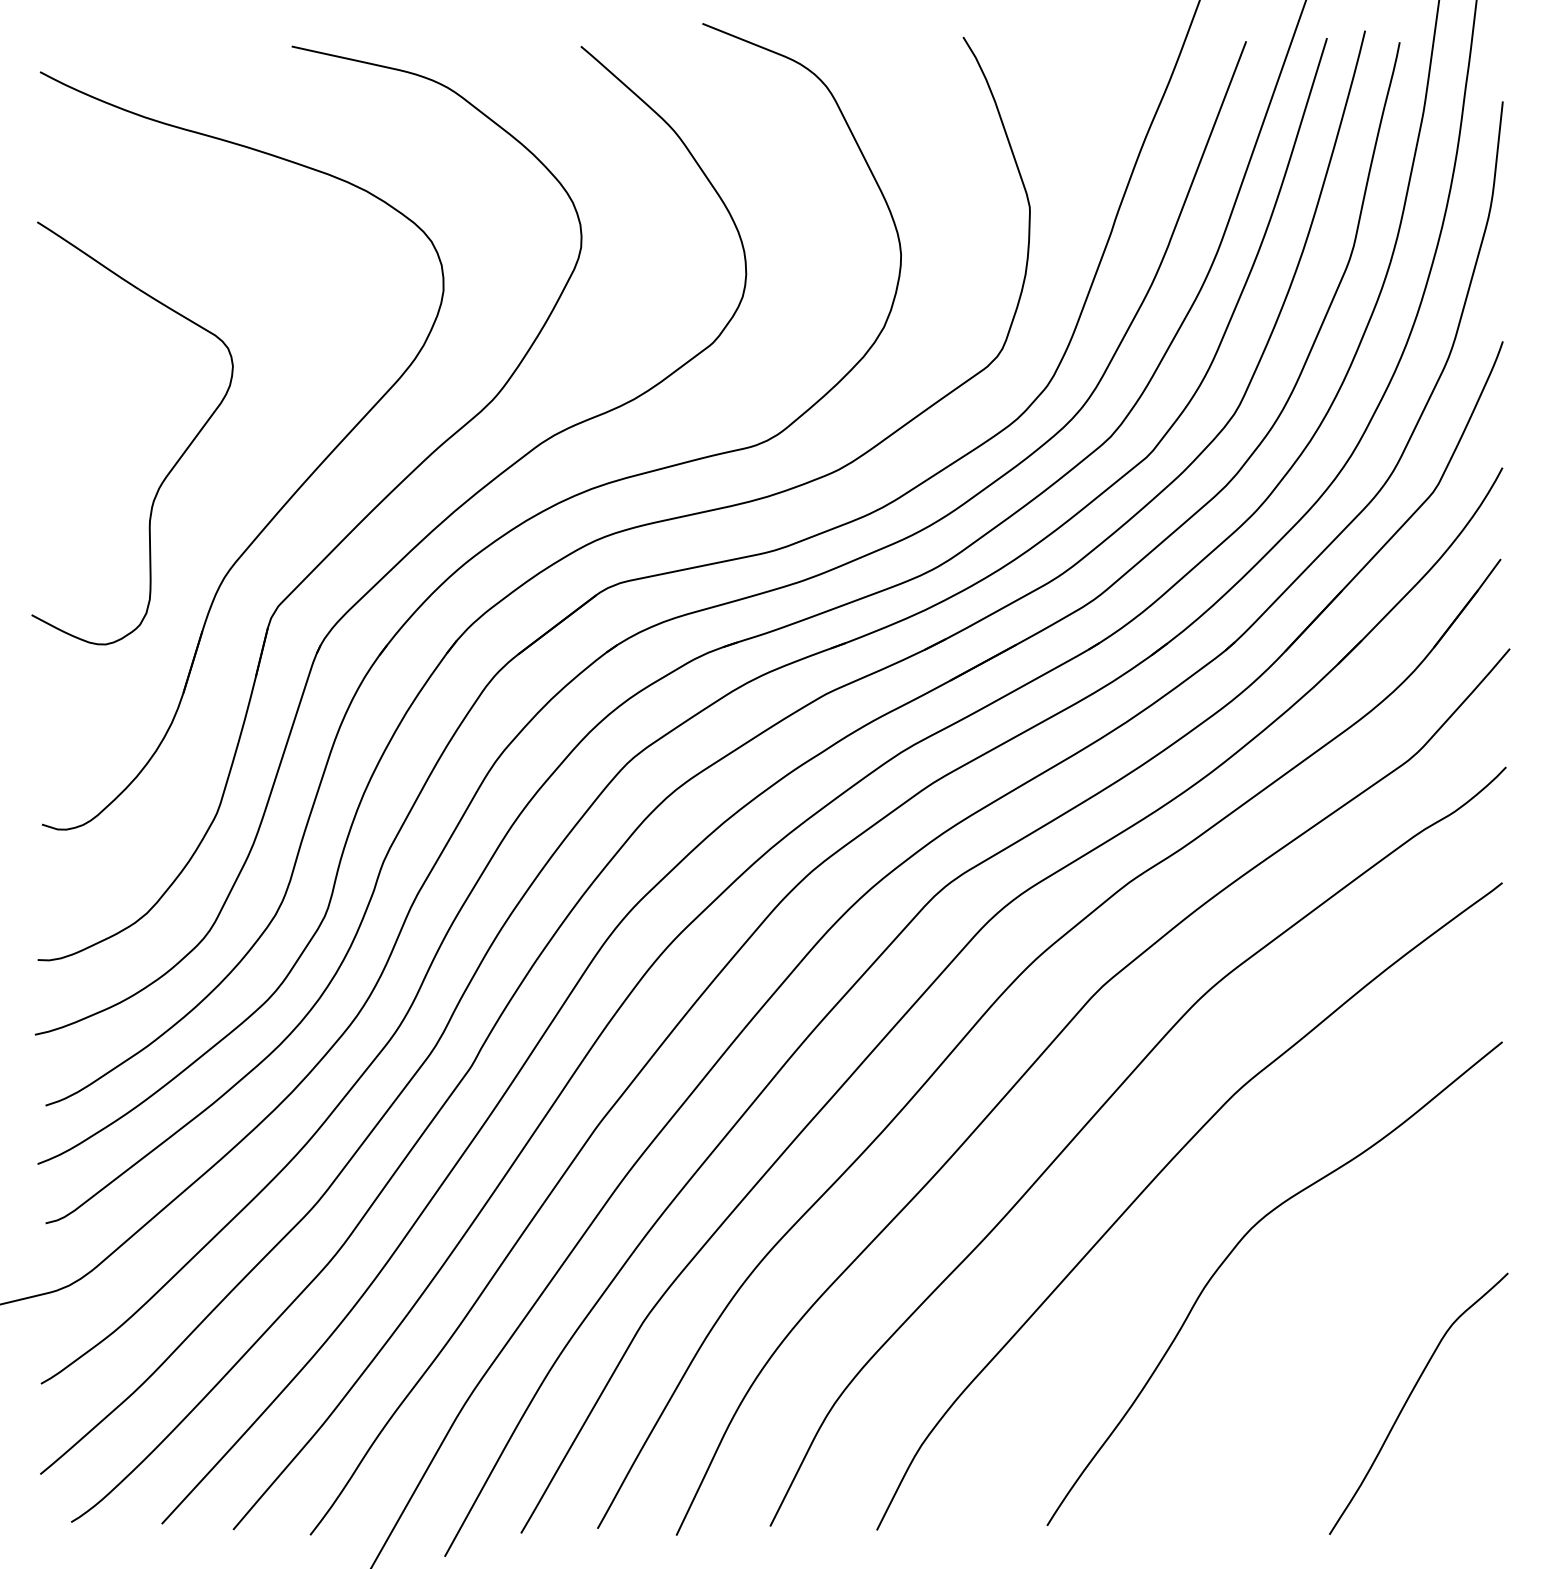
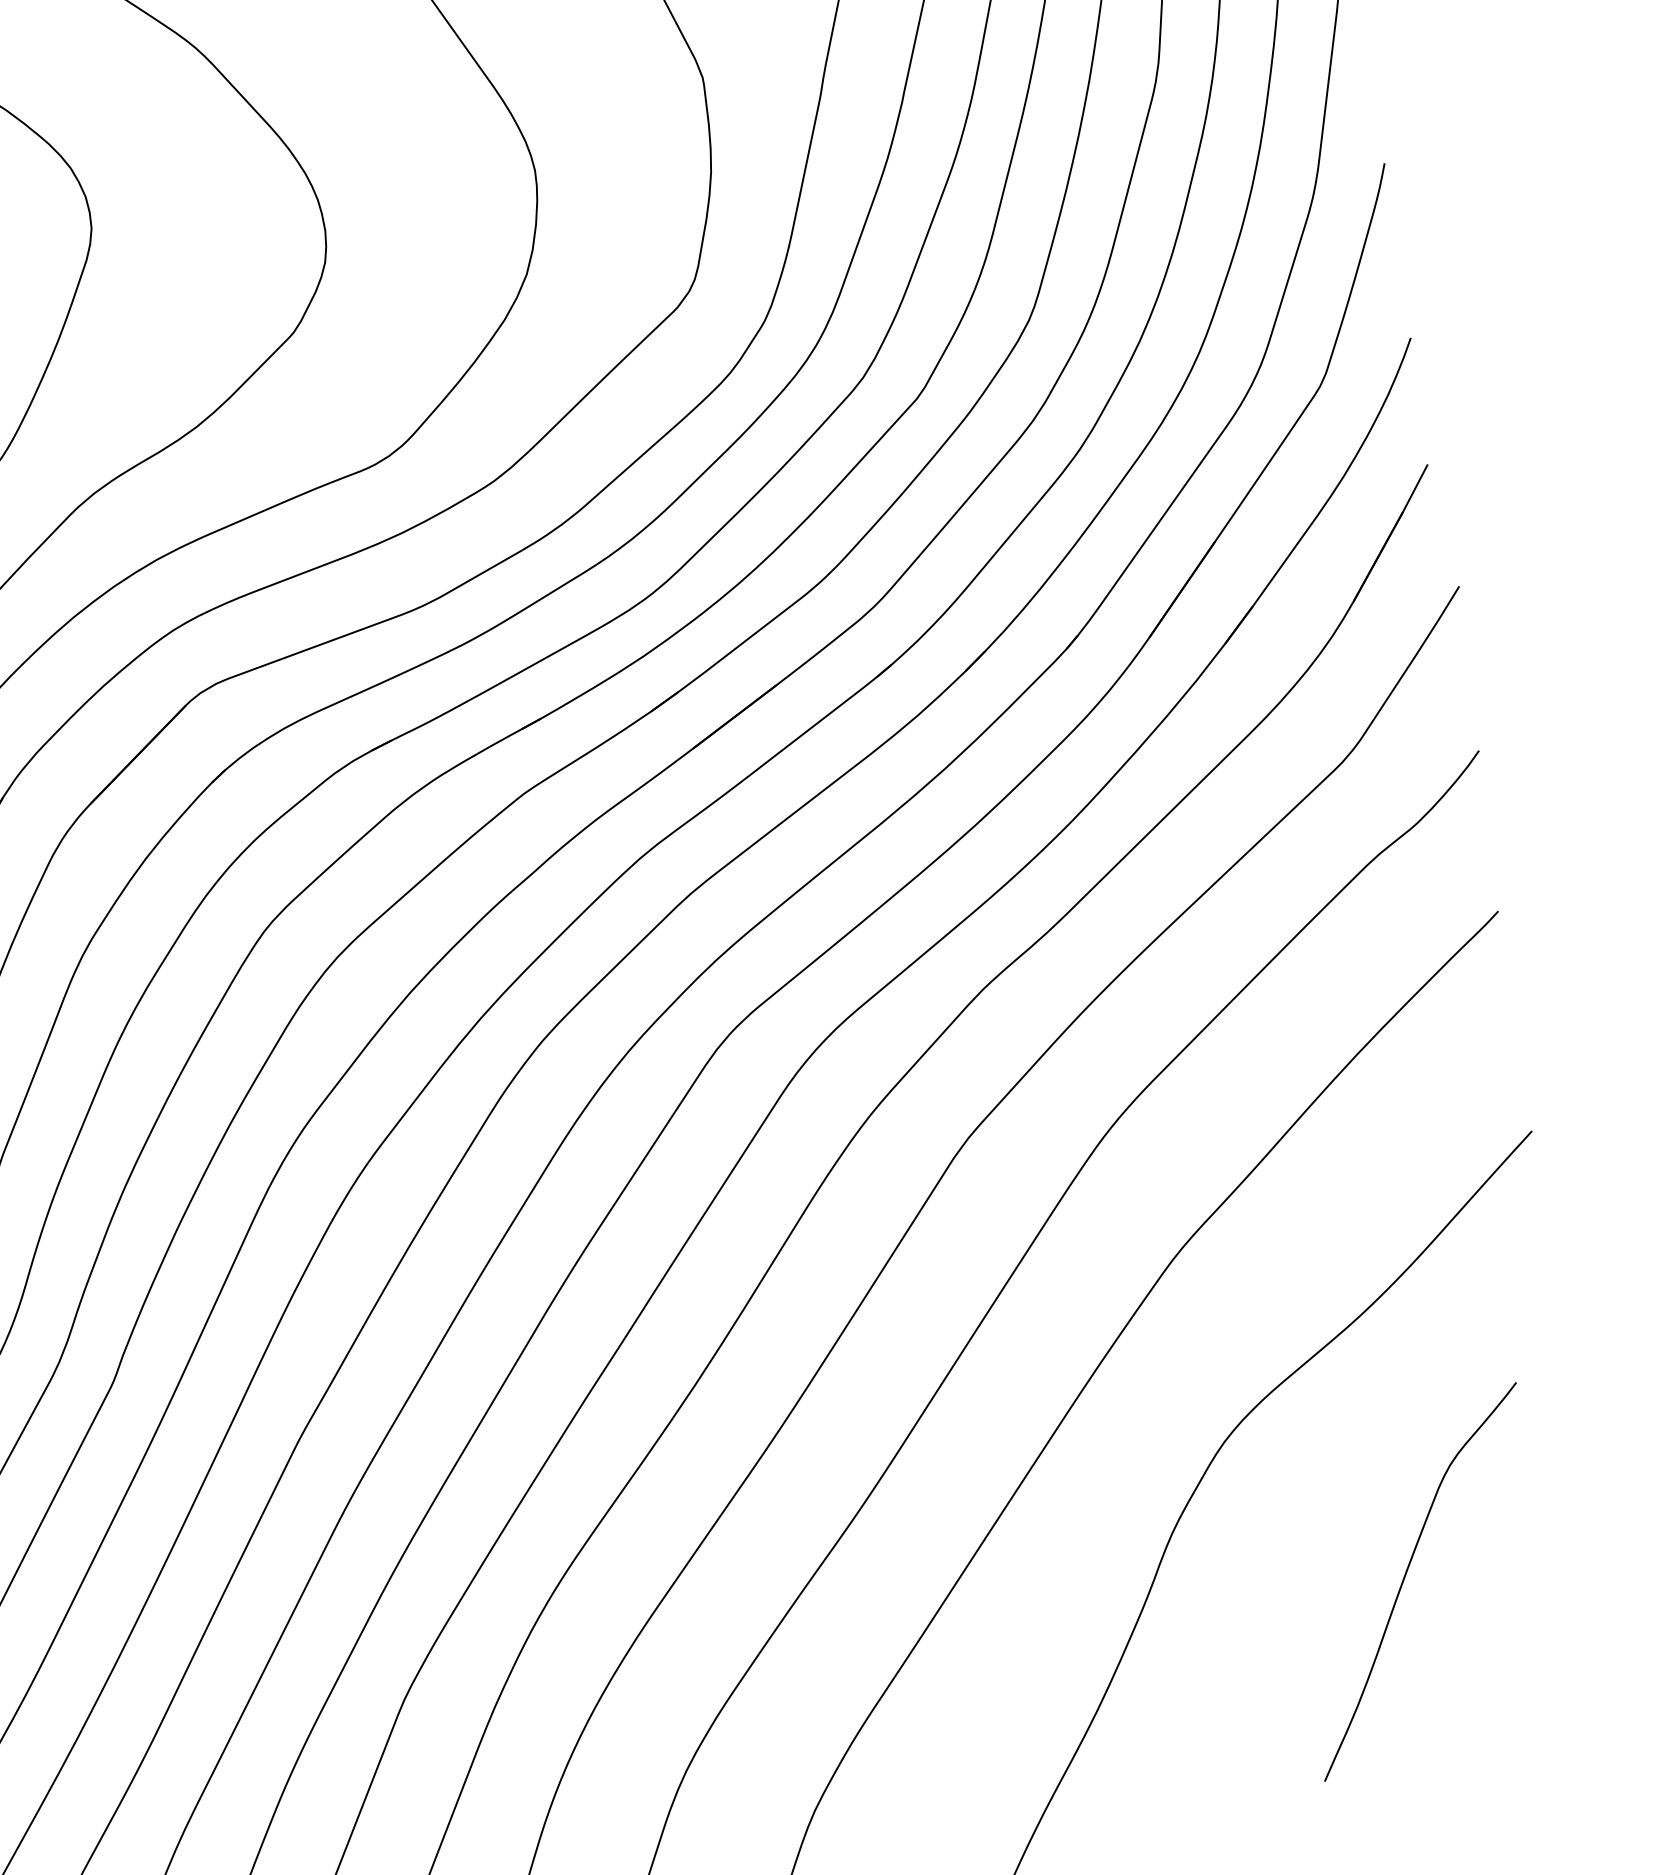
curve: (1409, 1398) -> (1406, 1576), moved

